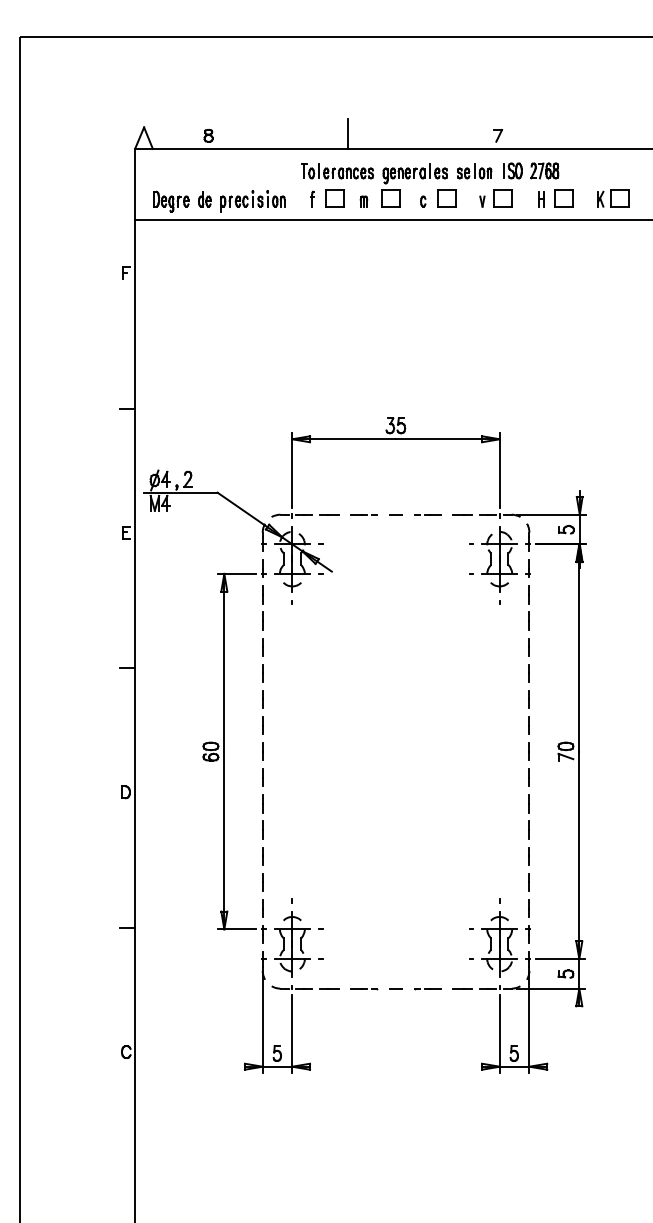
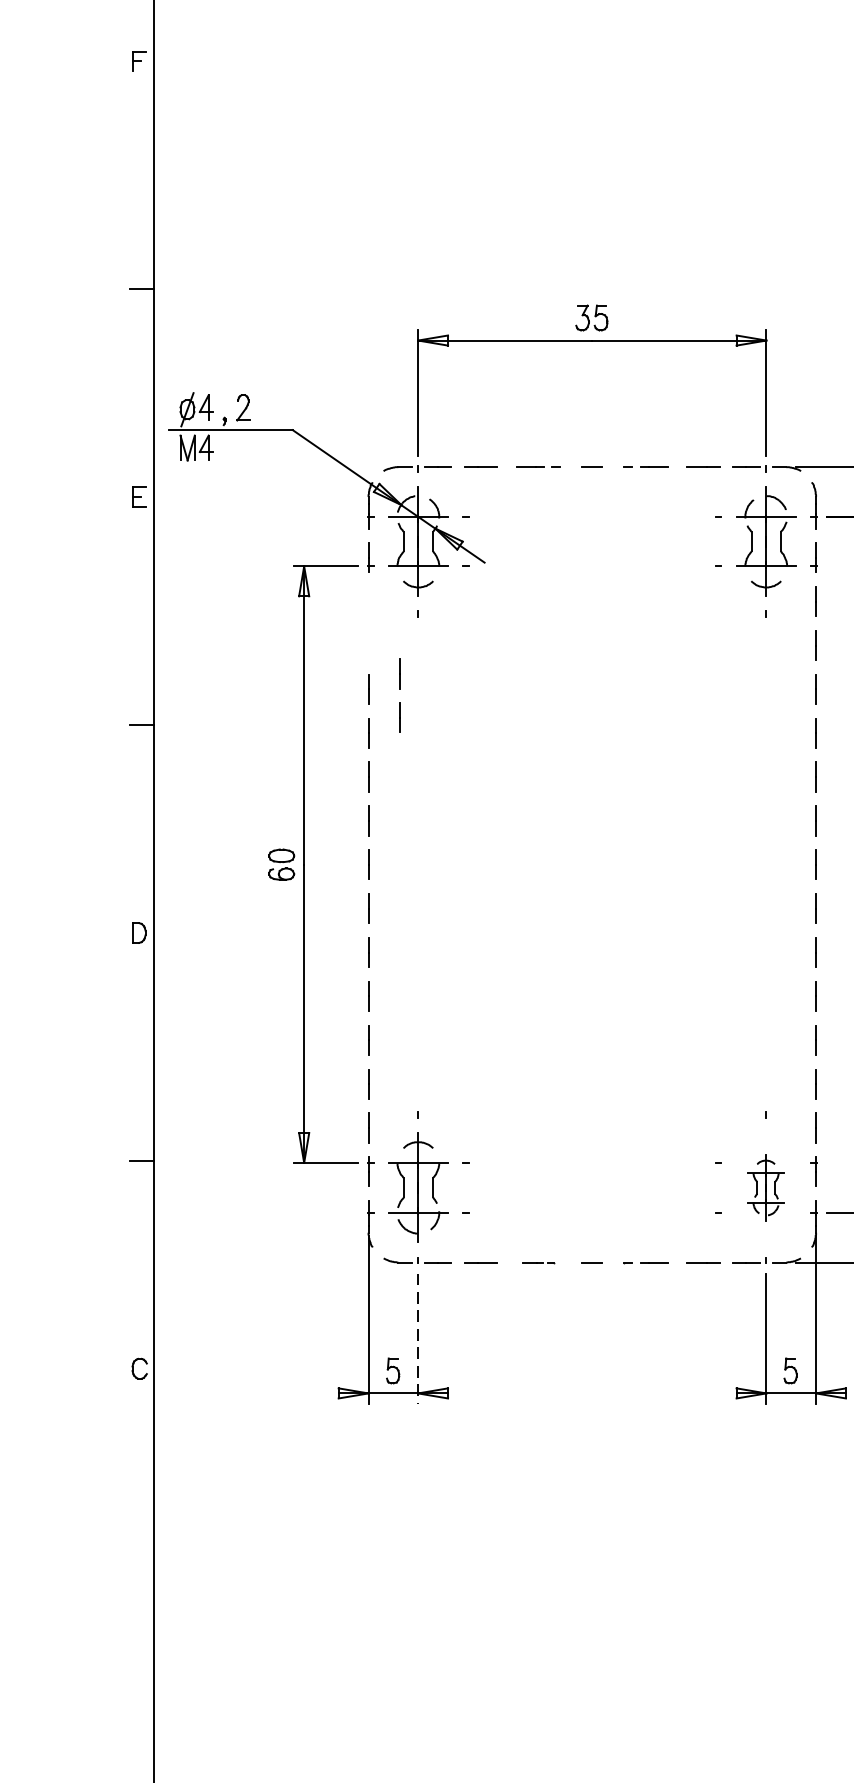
line: (262, 604) -> (400, 689), moved
part: (499, 944) -> (765, 1188), size x0.6
part: (364, 989) -> (539, 1263), size x0.7
line: (292, 1034) -> (418, 1339), solid -> dashed

